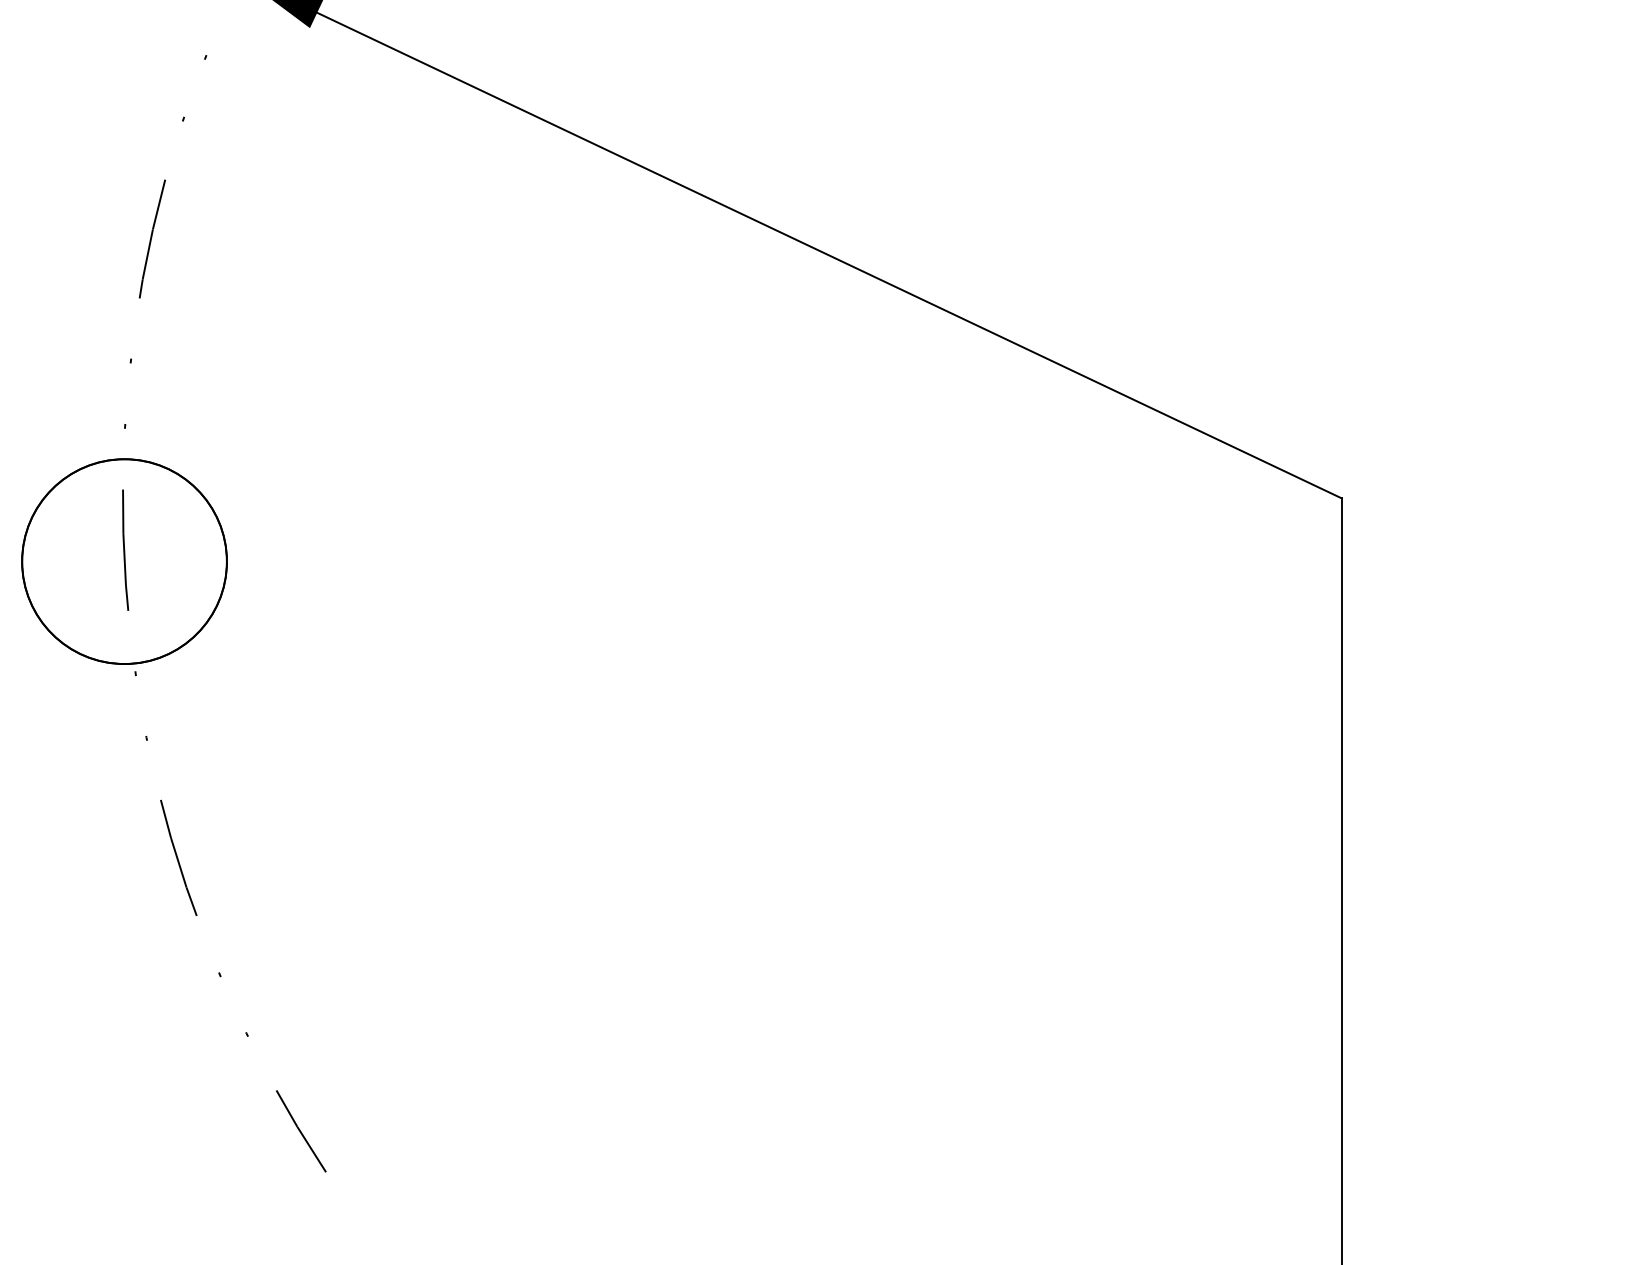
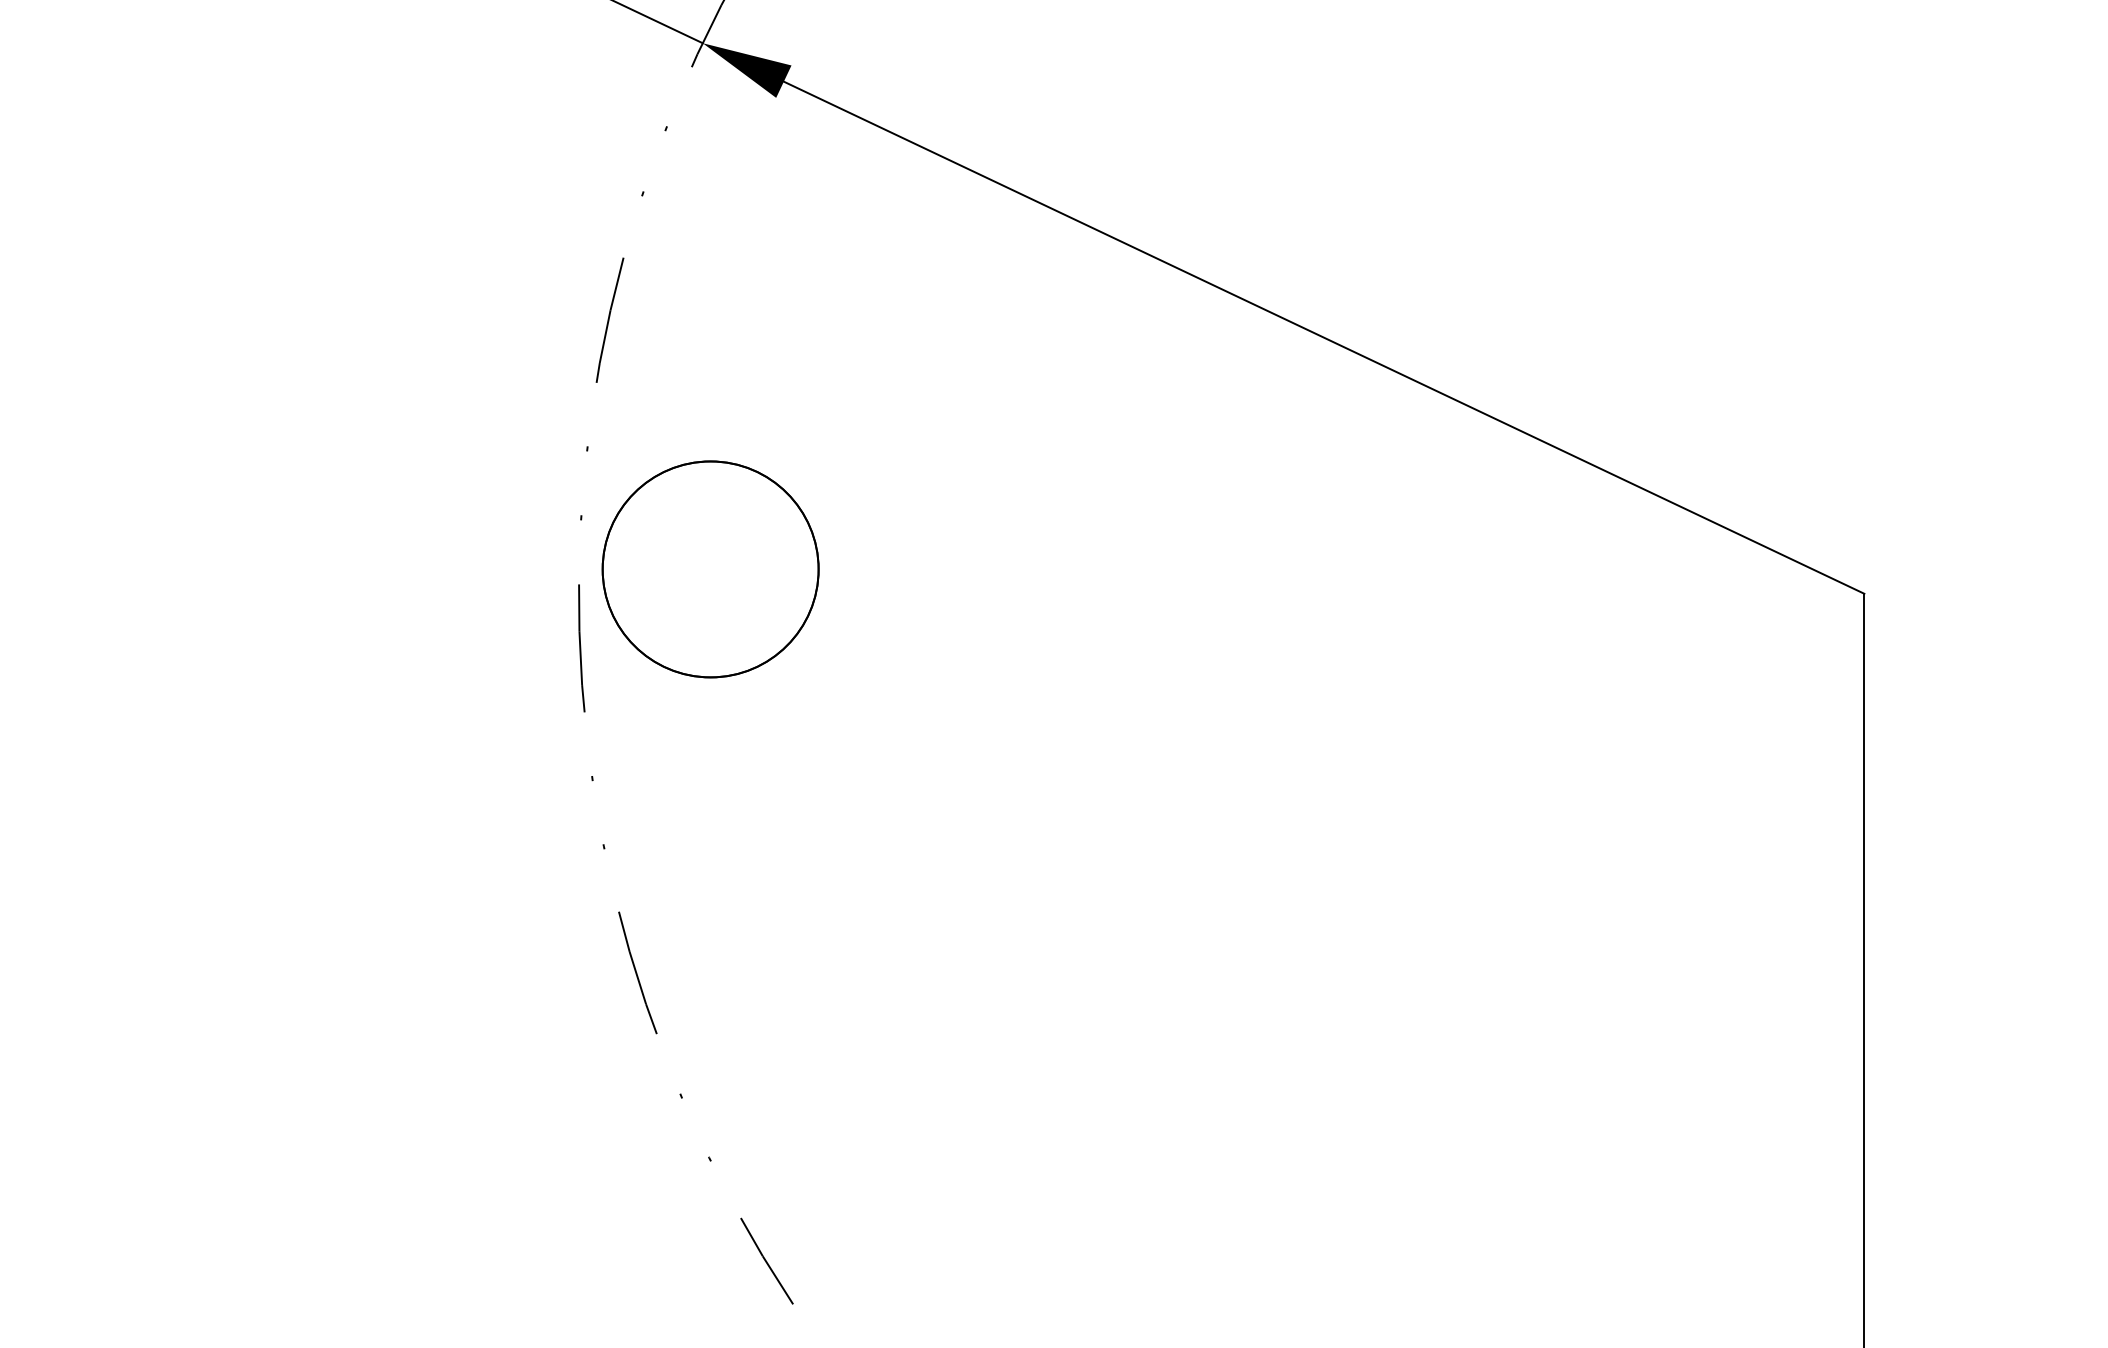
part: (124, 561) -> (710, 569), moved

